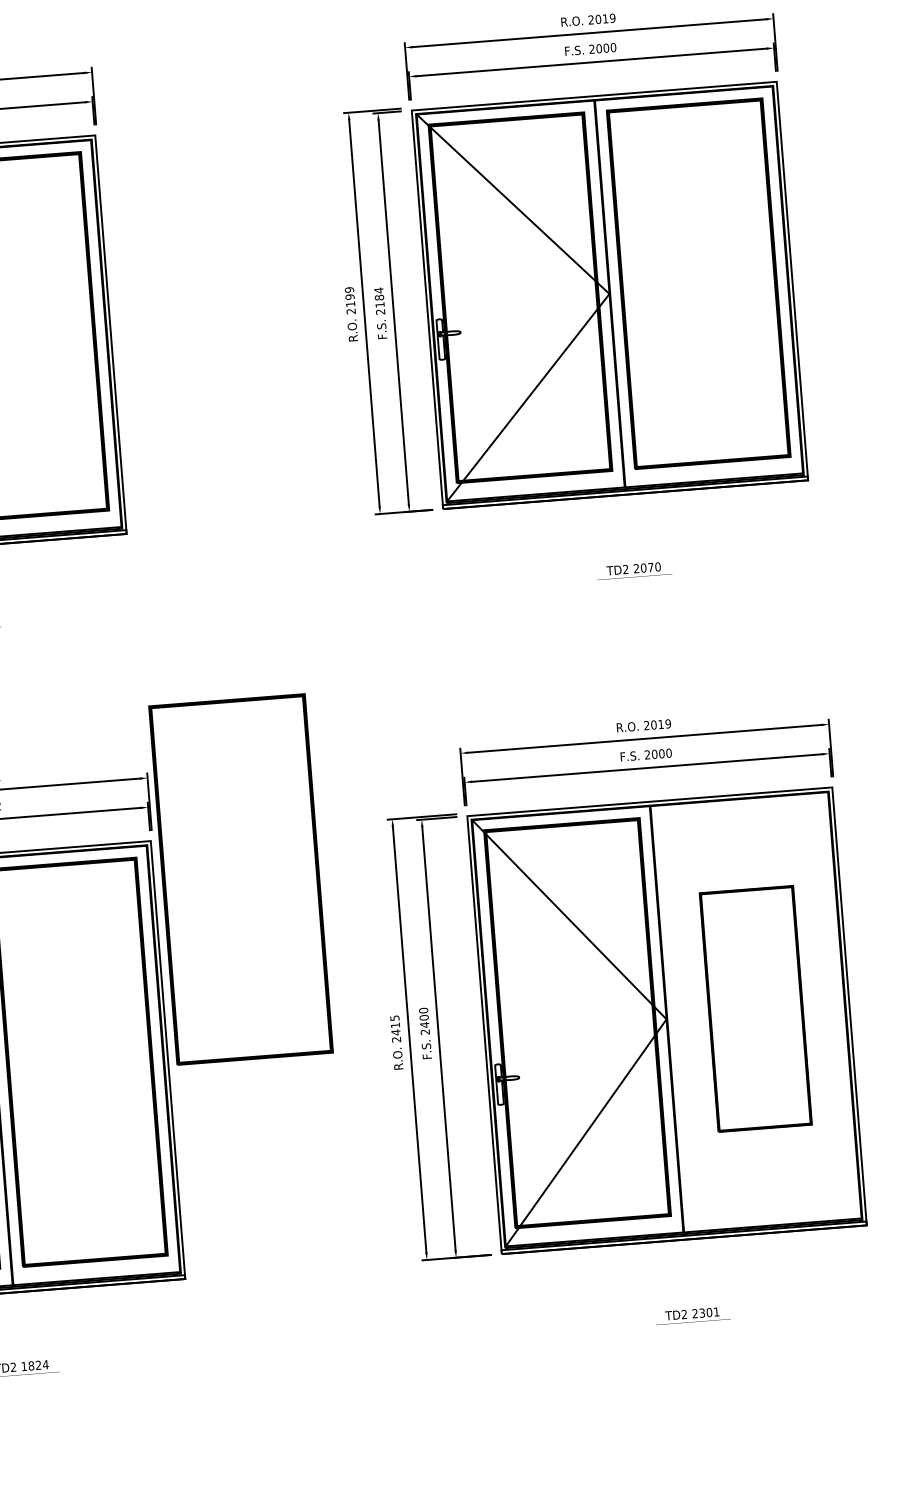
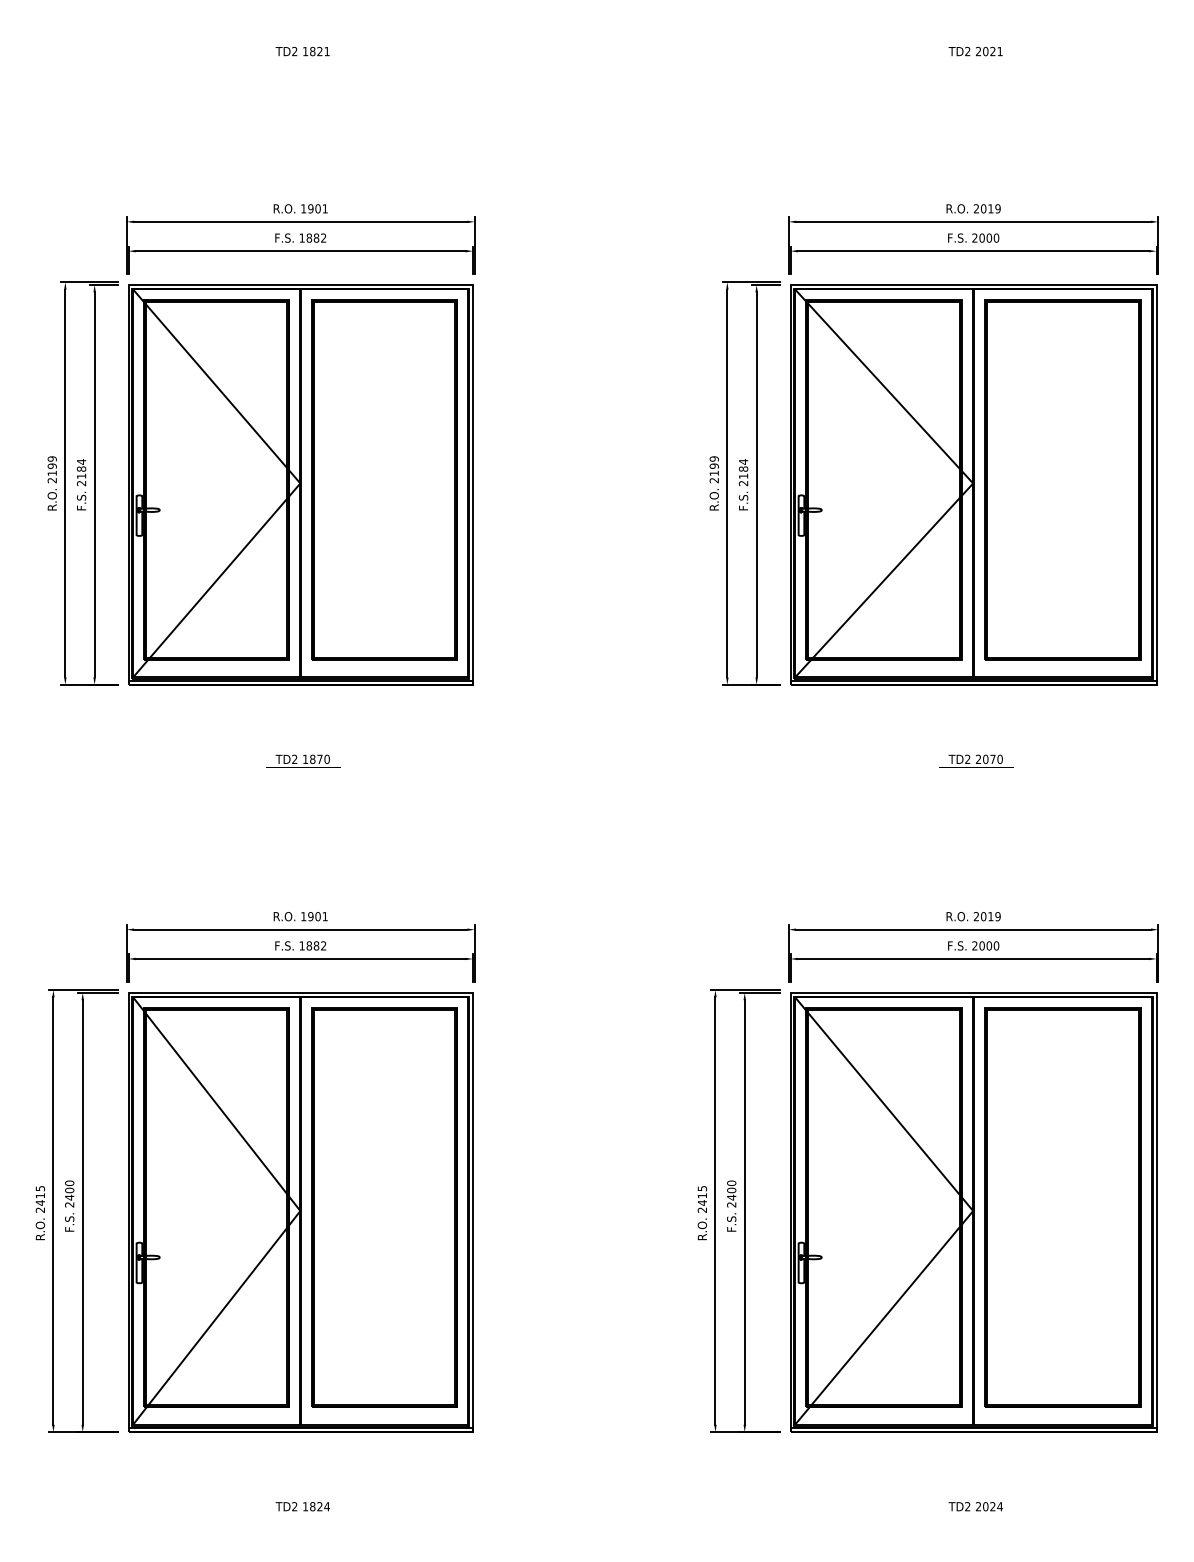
part: (240, 878) -> (559, 1037), removed
part: (755, 1008) -> (1062, 1207), size x1.67
text: (710, 1312) -> (993, 1506), 2301 -> 2024

